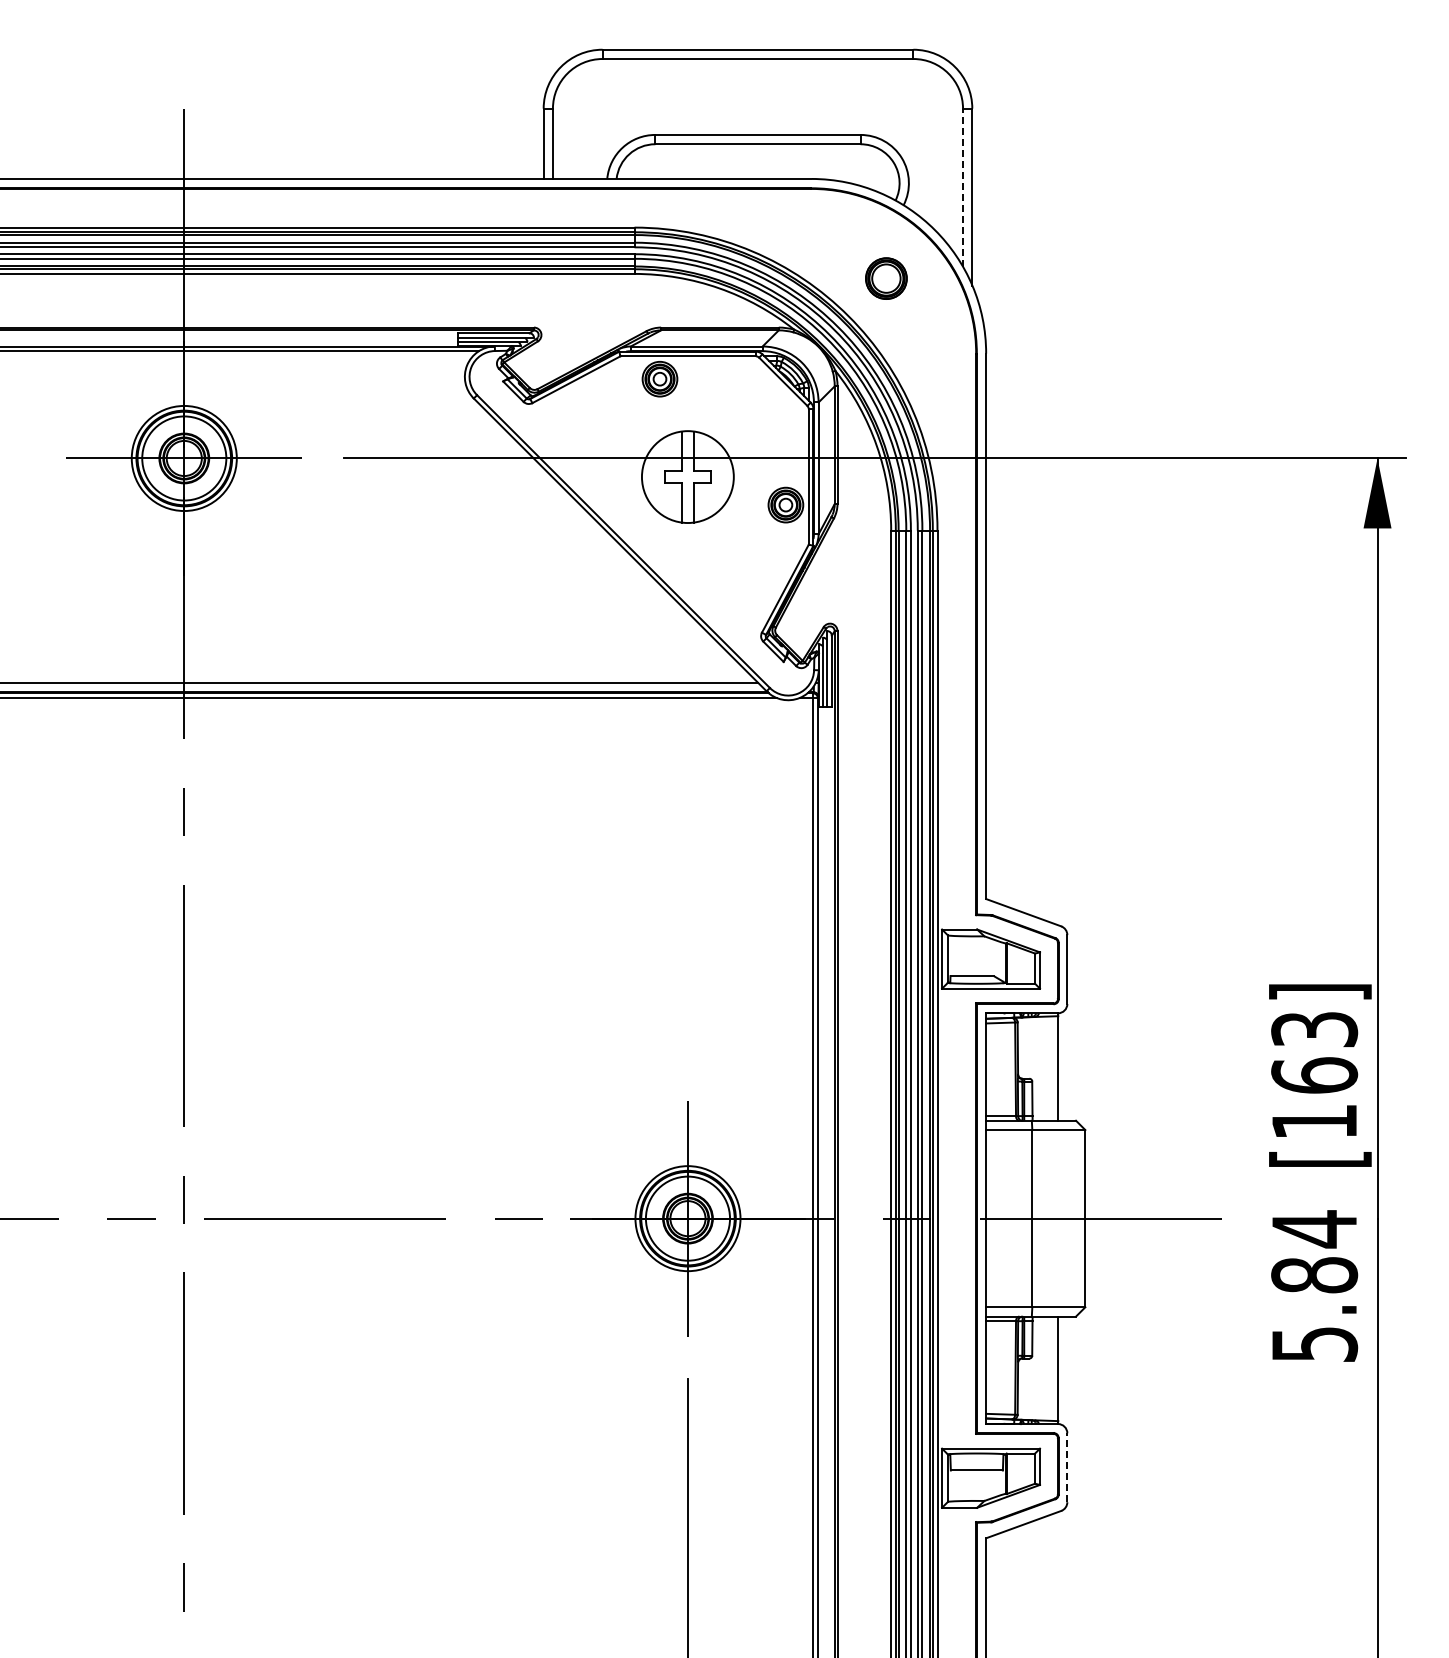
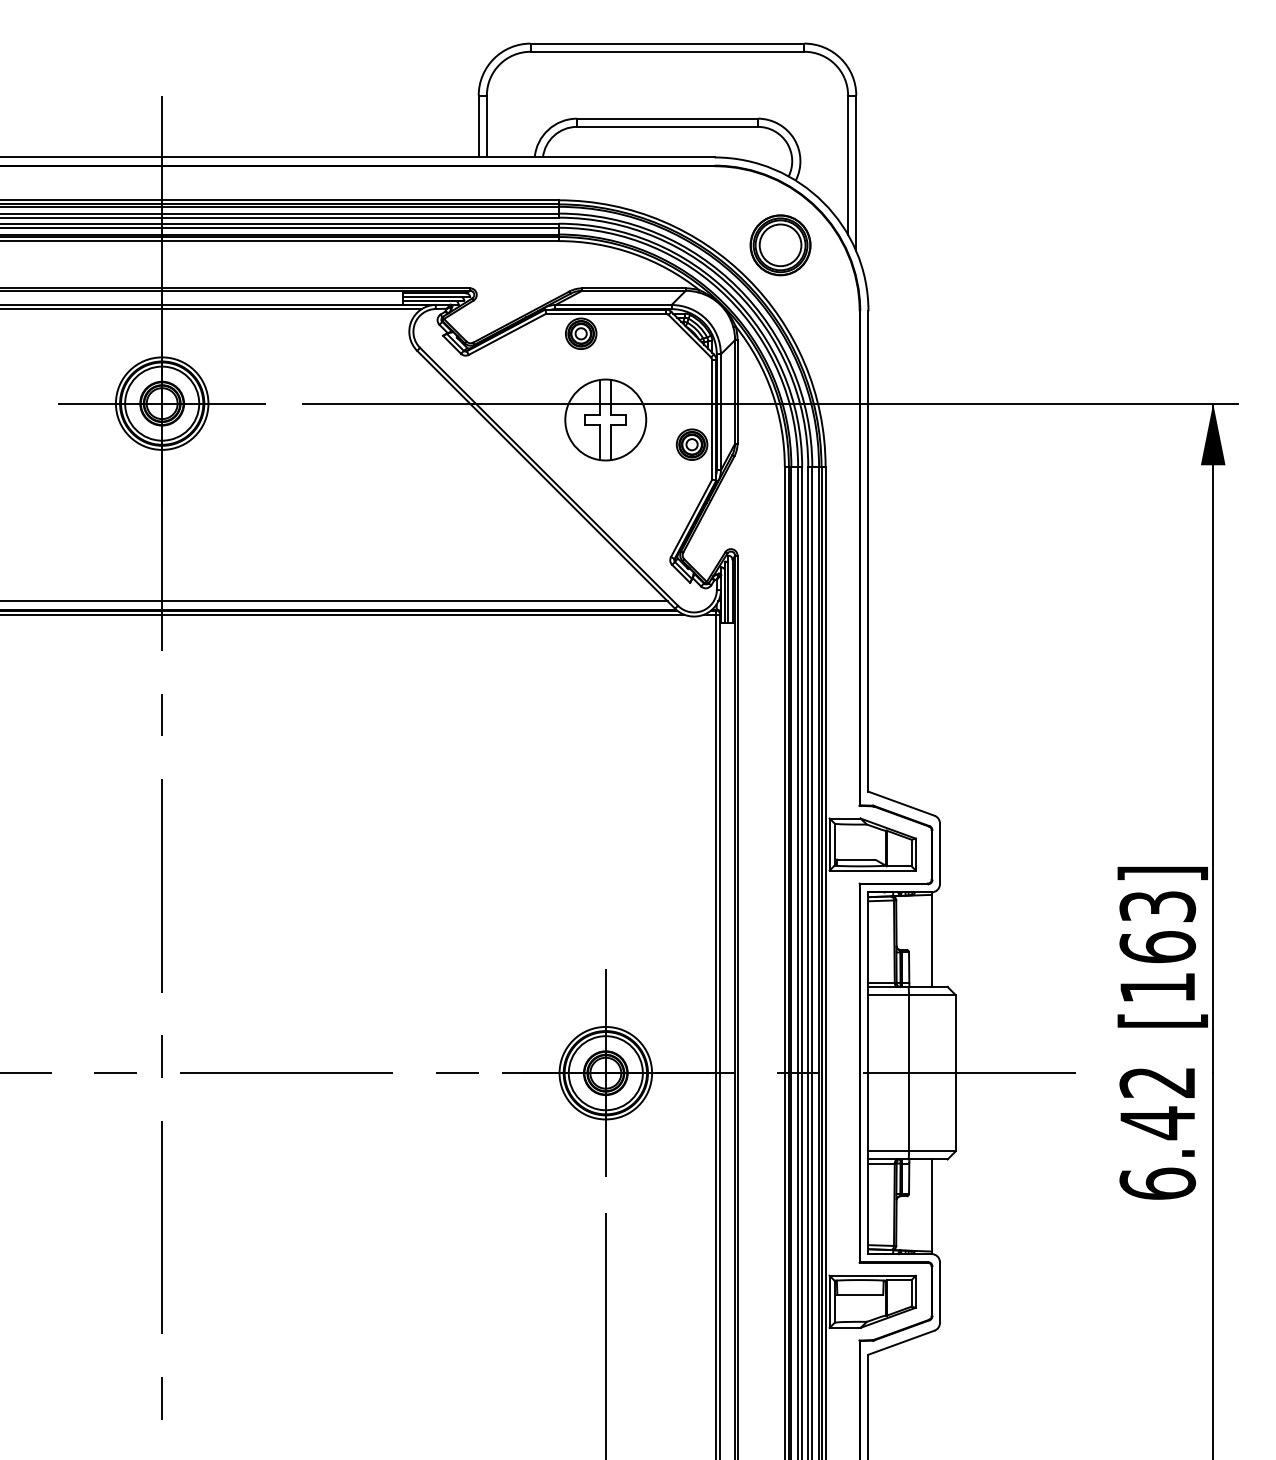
line: (963, 187) -> (848, 164), dashed -> solid
part: (886, 278) -> (780, 245), size x1.67
text: (1314, 1286) -> (1157, 1132), 5.84 -> 6.42
line: (1067, 1467) -> (940, 1292), dashed -> solid

